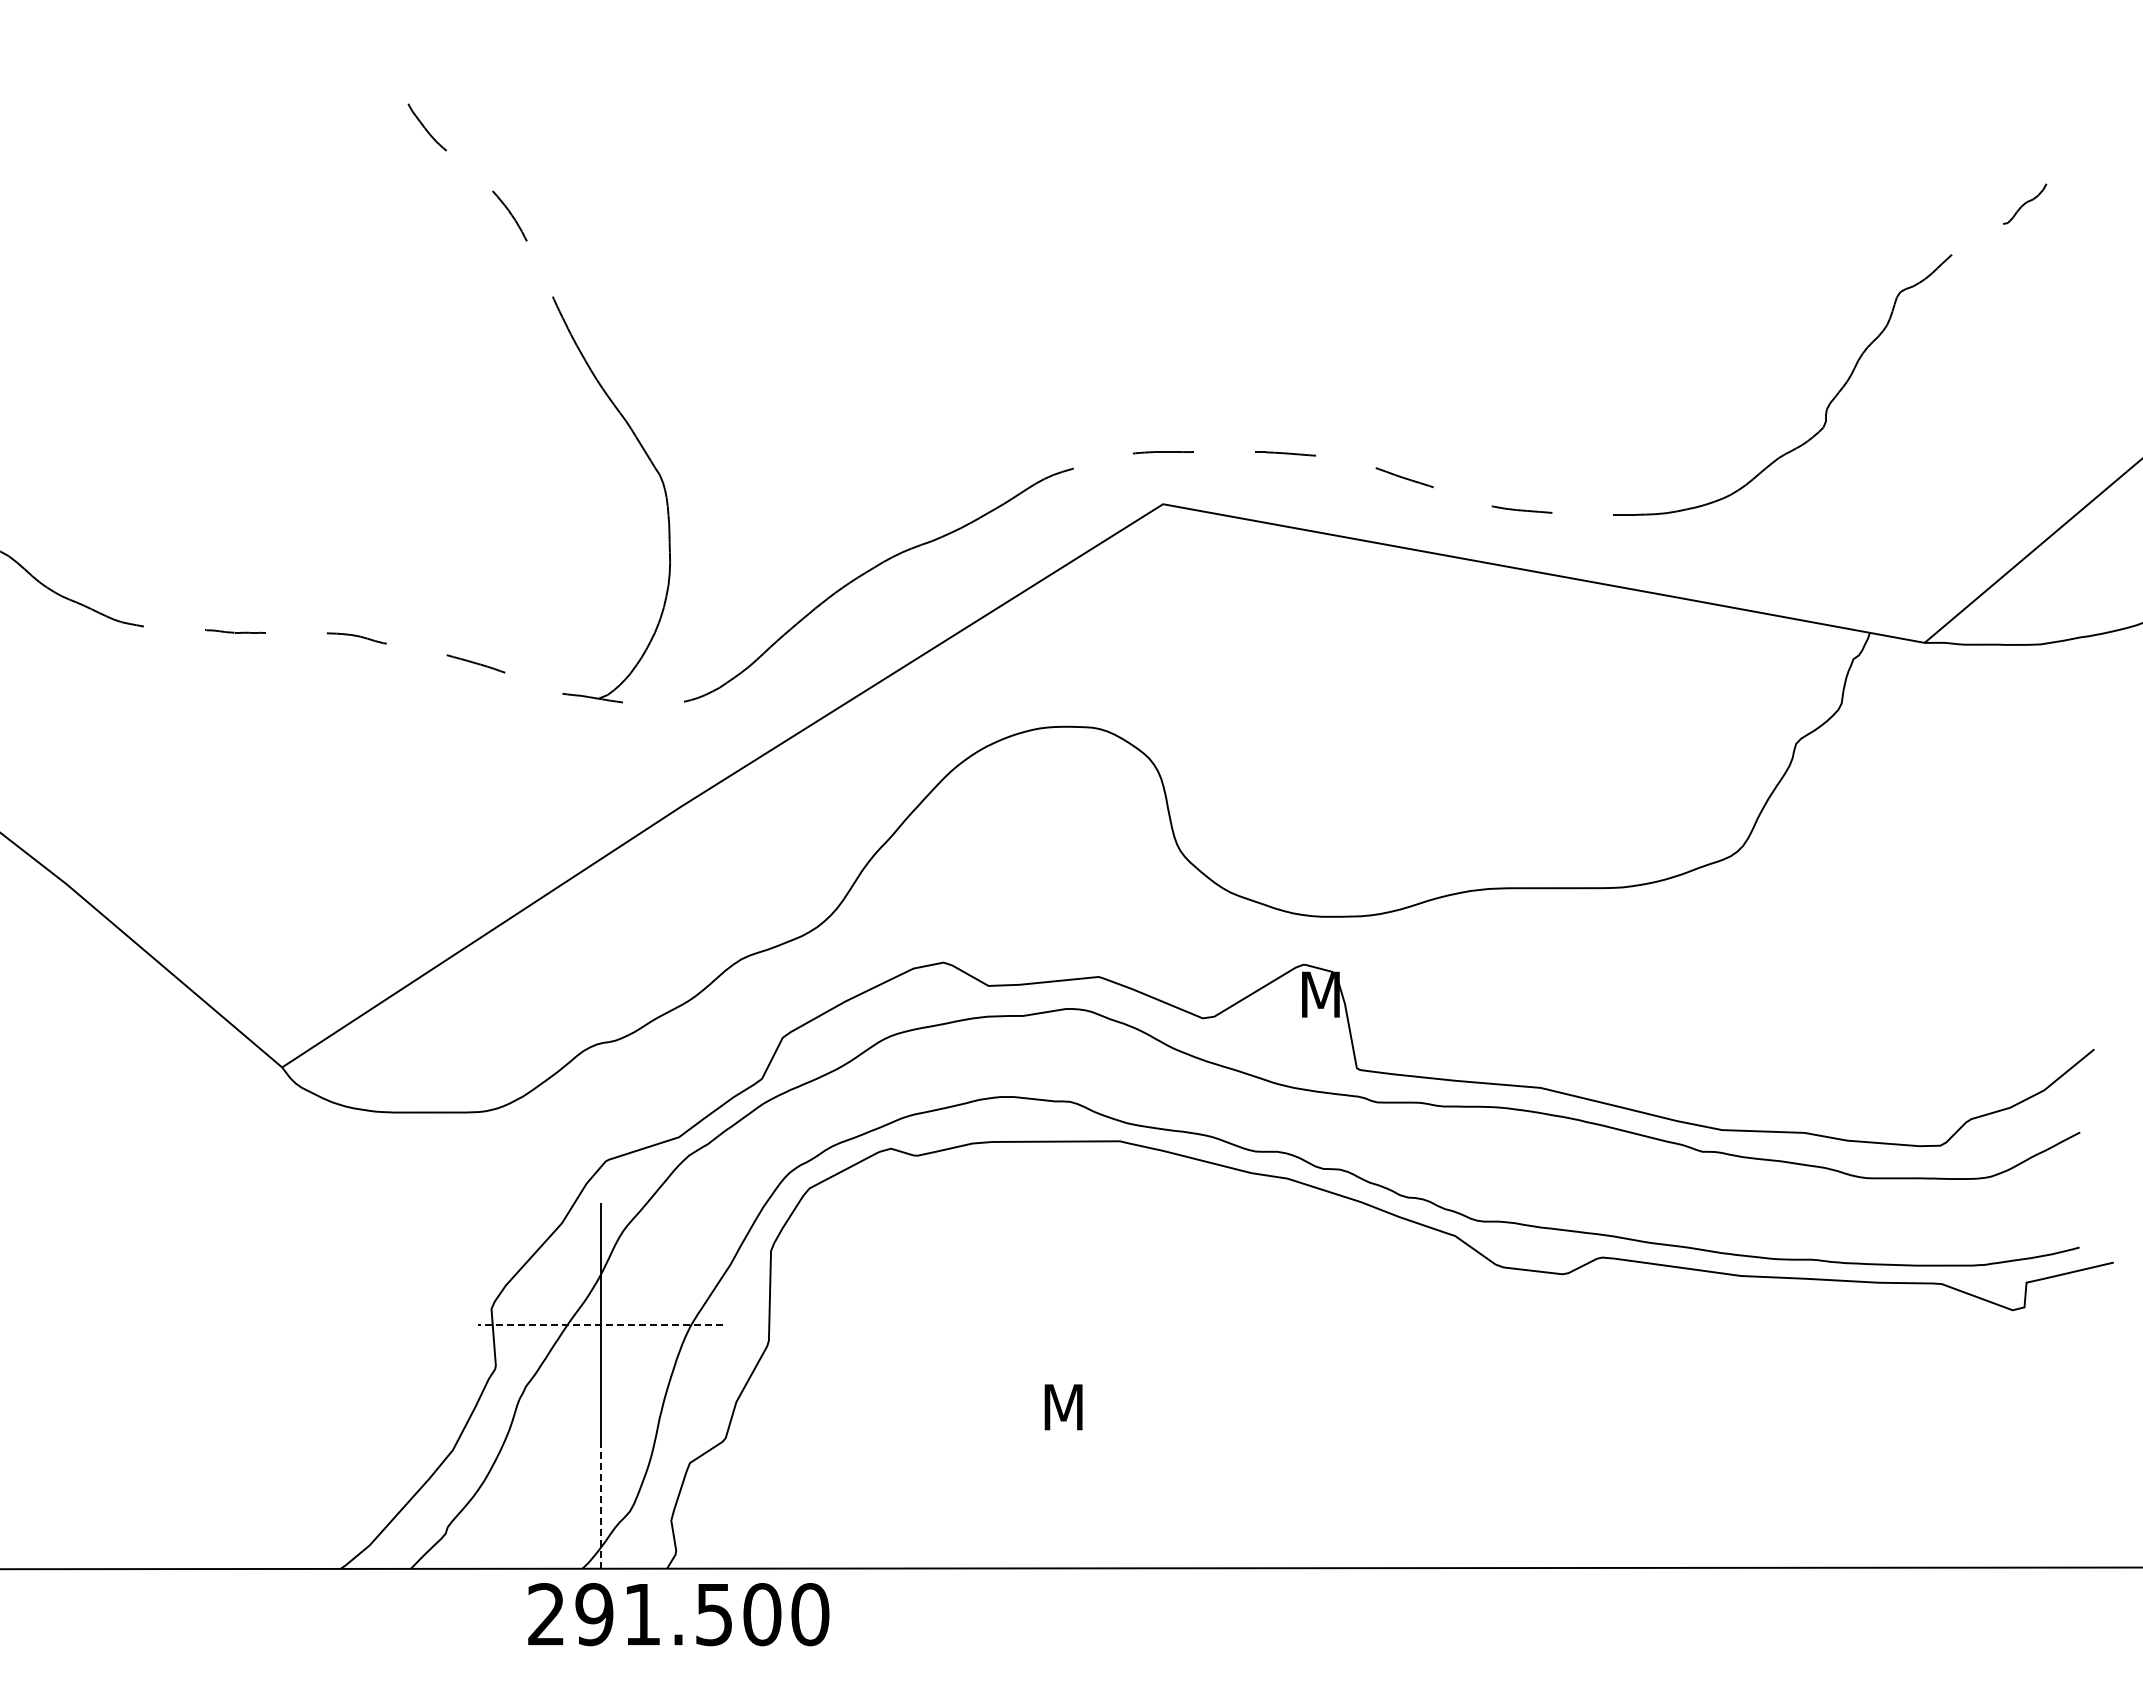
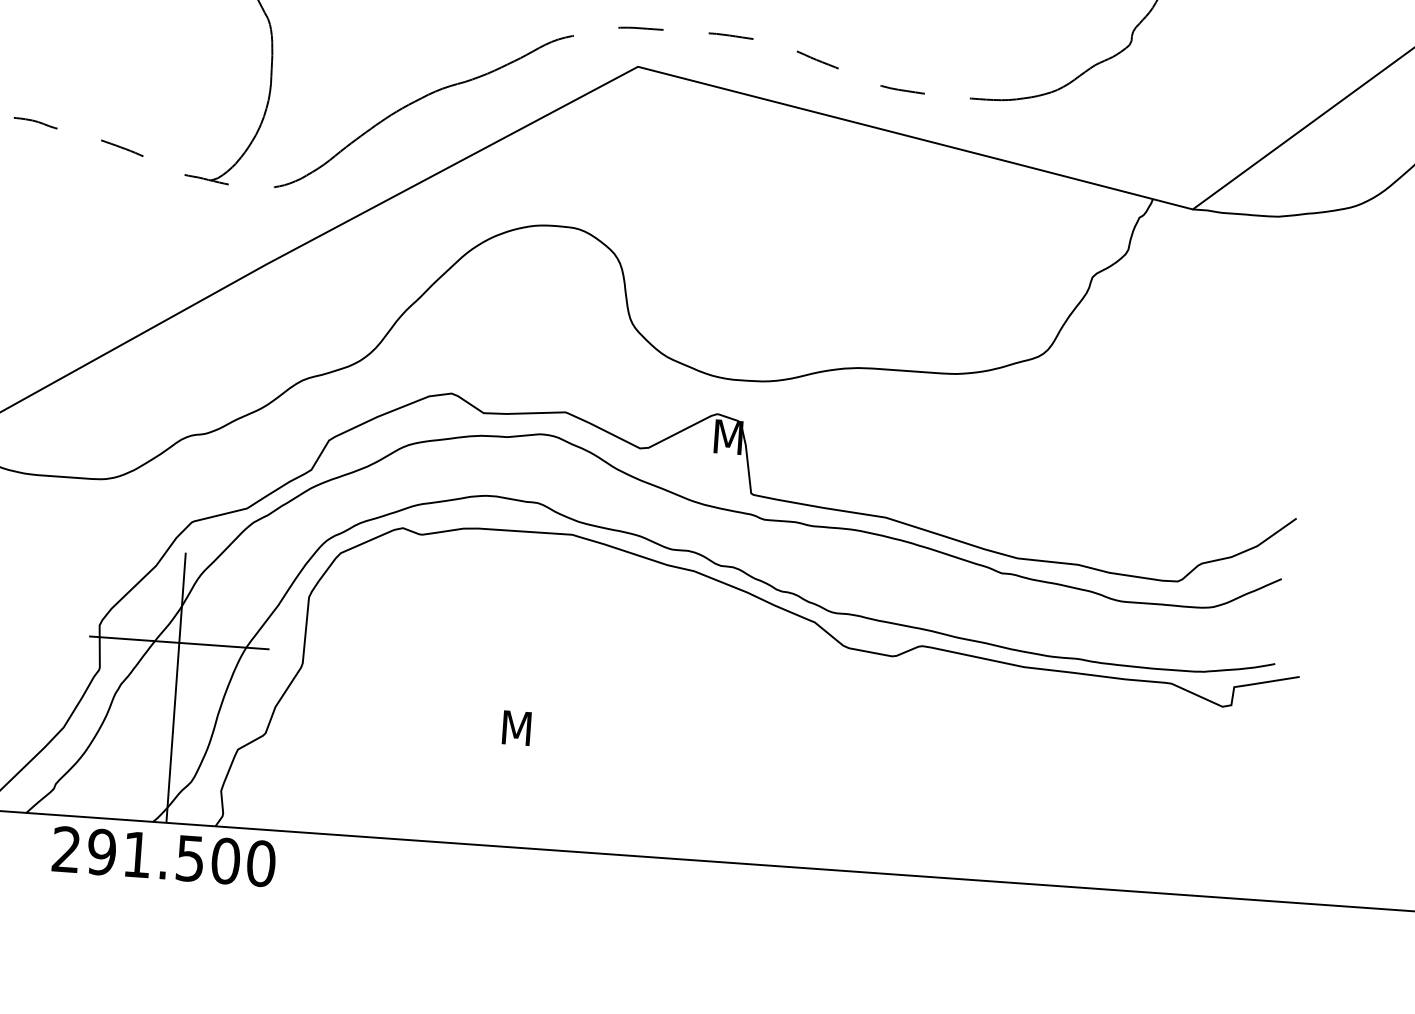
line: (600, 1324) -> (179, 642), dashed -> solid
line: (600, 1507) -> (169, 777), dashed -> solid
text: (678, 1614) -> (163, 856), moved

